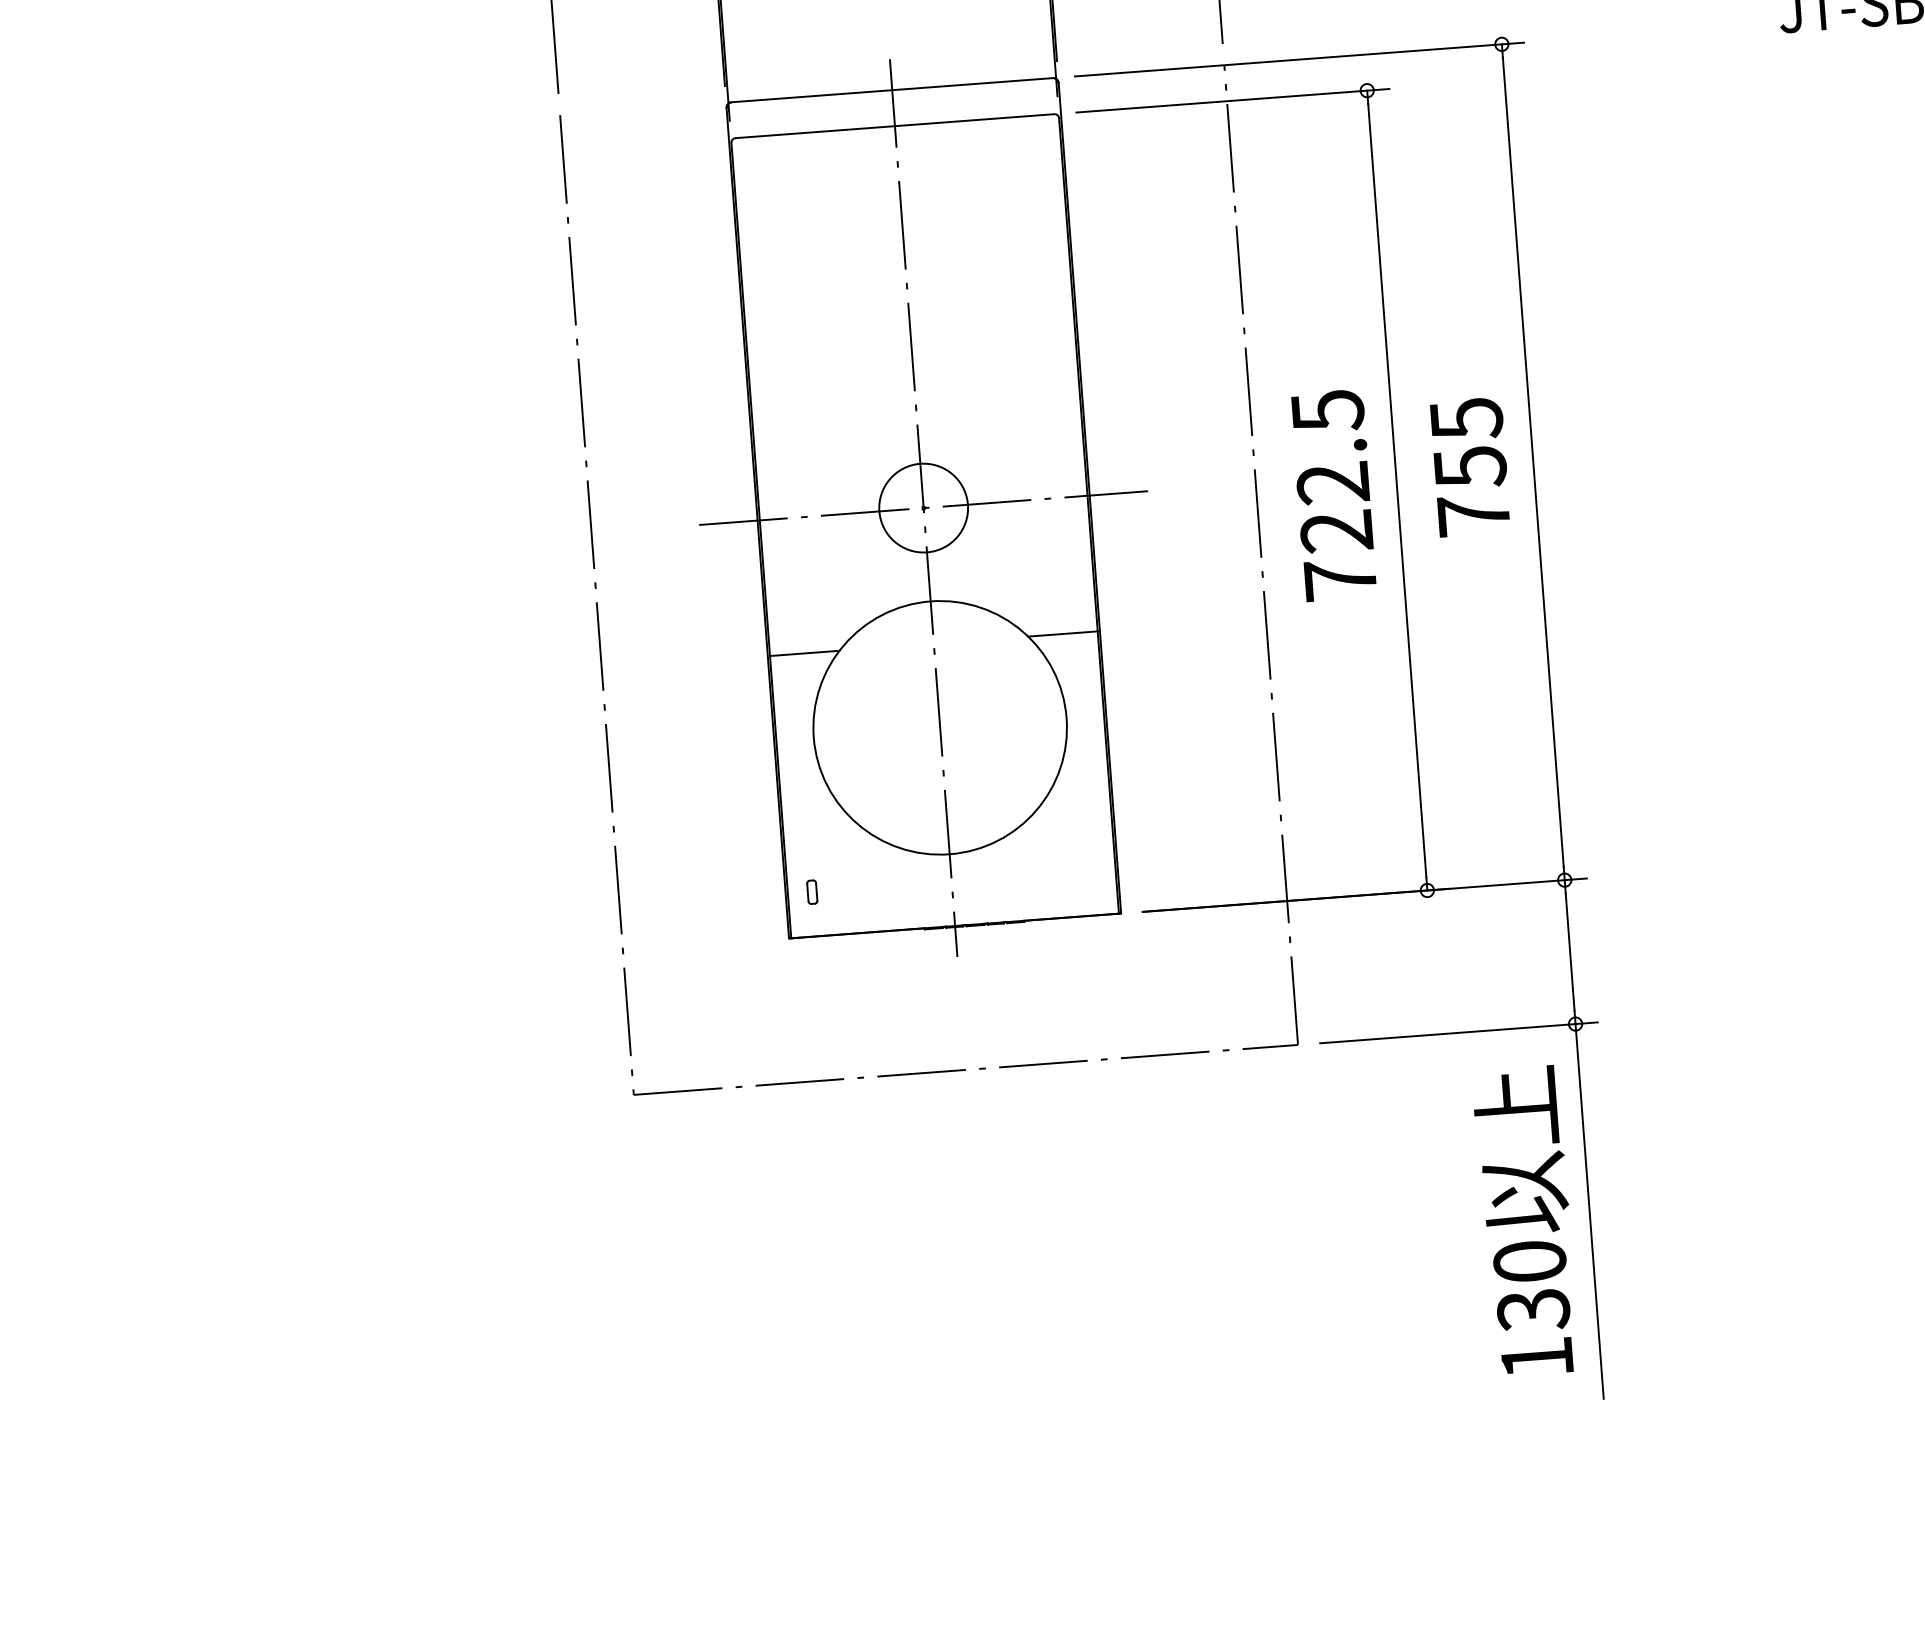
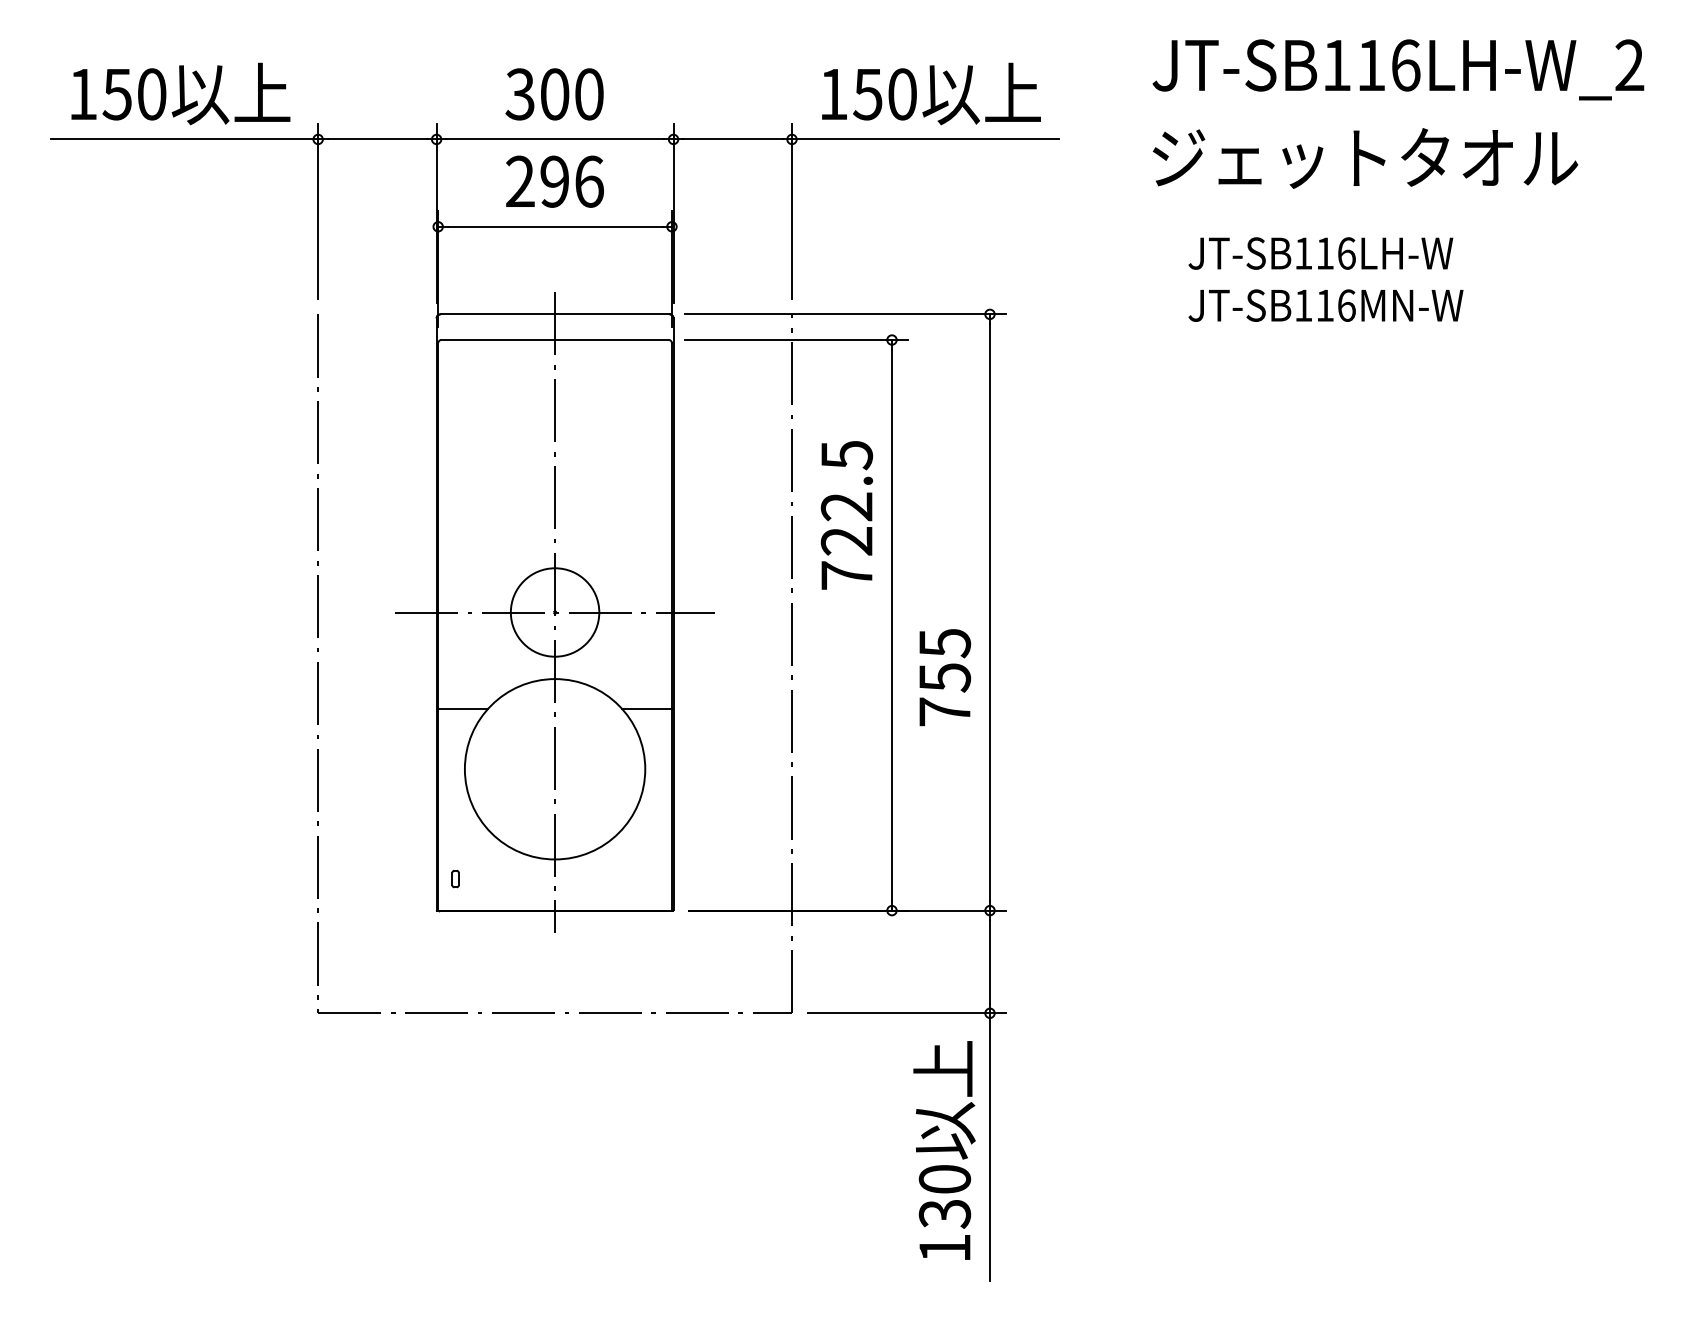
text: (1470, 466) -> (945, 677), moved
text: (1333, 495) -> (846, 515), moved
circle: (922, 508) -> (554, 612), size x1.4

